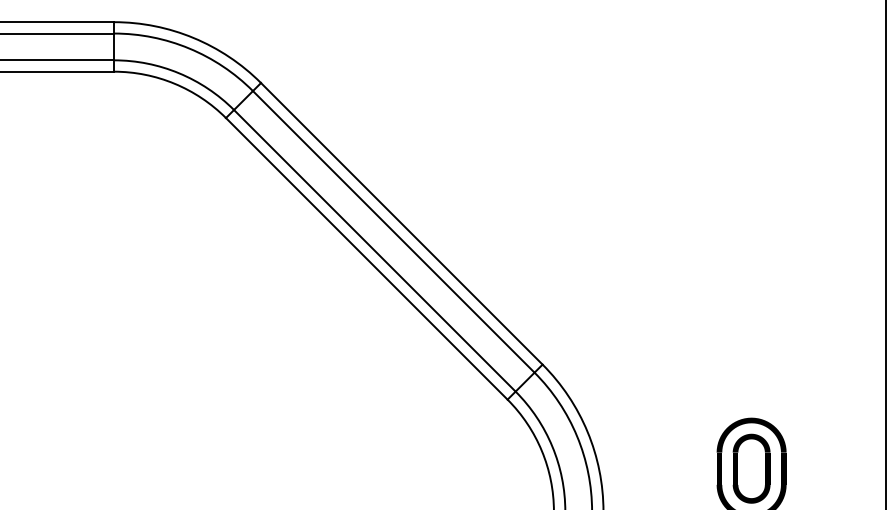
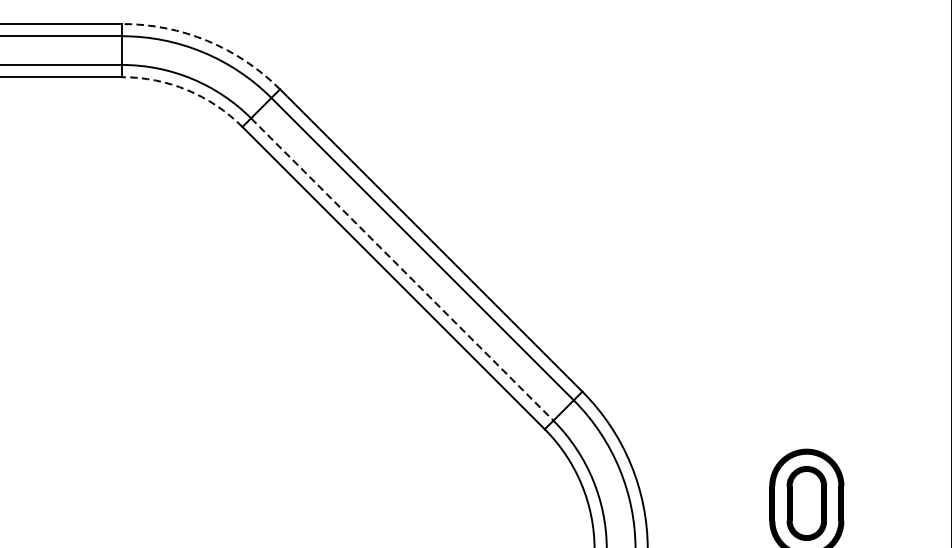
arc: (193, 37) -> (207, 40), solid -> dashed
arc: (174, 83) -> (187, 89), solid -> dashed
line: (375, 251) -> (402, 270), solid -> dashed

